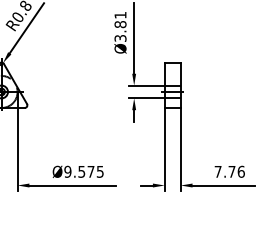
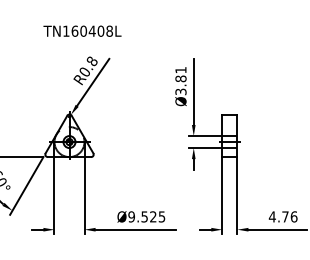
text: (91, 171) -> (153, 216), Ø9.575 -> Ø9.525
text: (217, 171) -> (271, 216), 7.76 -> 4.76

